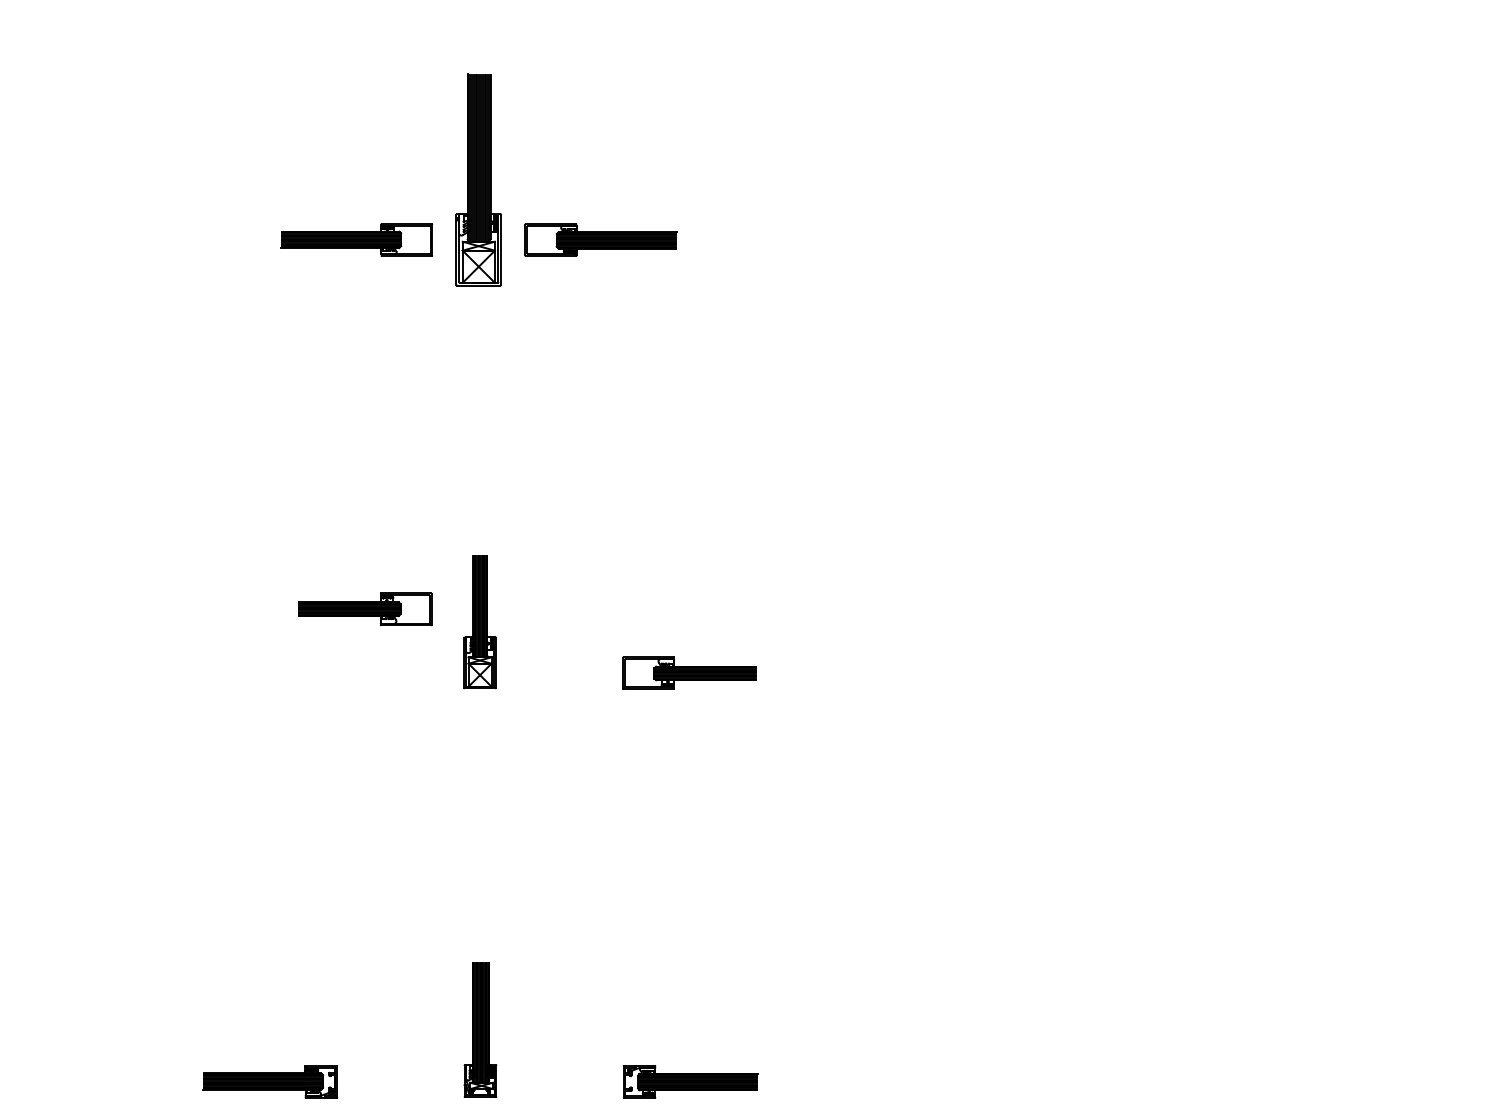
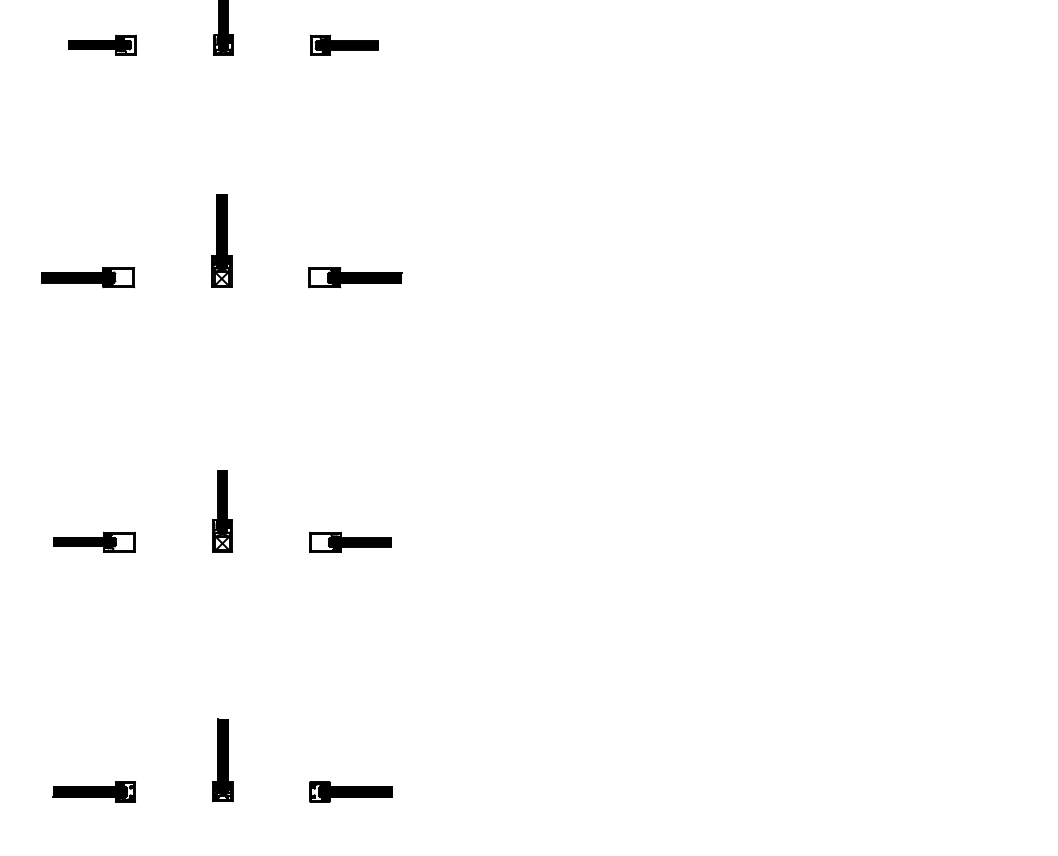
part: (478, 179) -> (221, 240), size x0.71
part: (357, 239) -> (88, 277), moved
part: (601, 239) -> (355, 277), moved
part: (365, 608) -> (94, 541), moved

